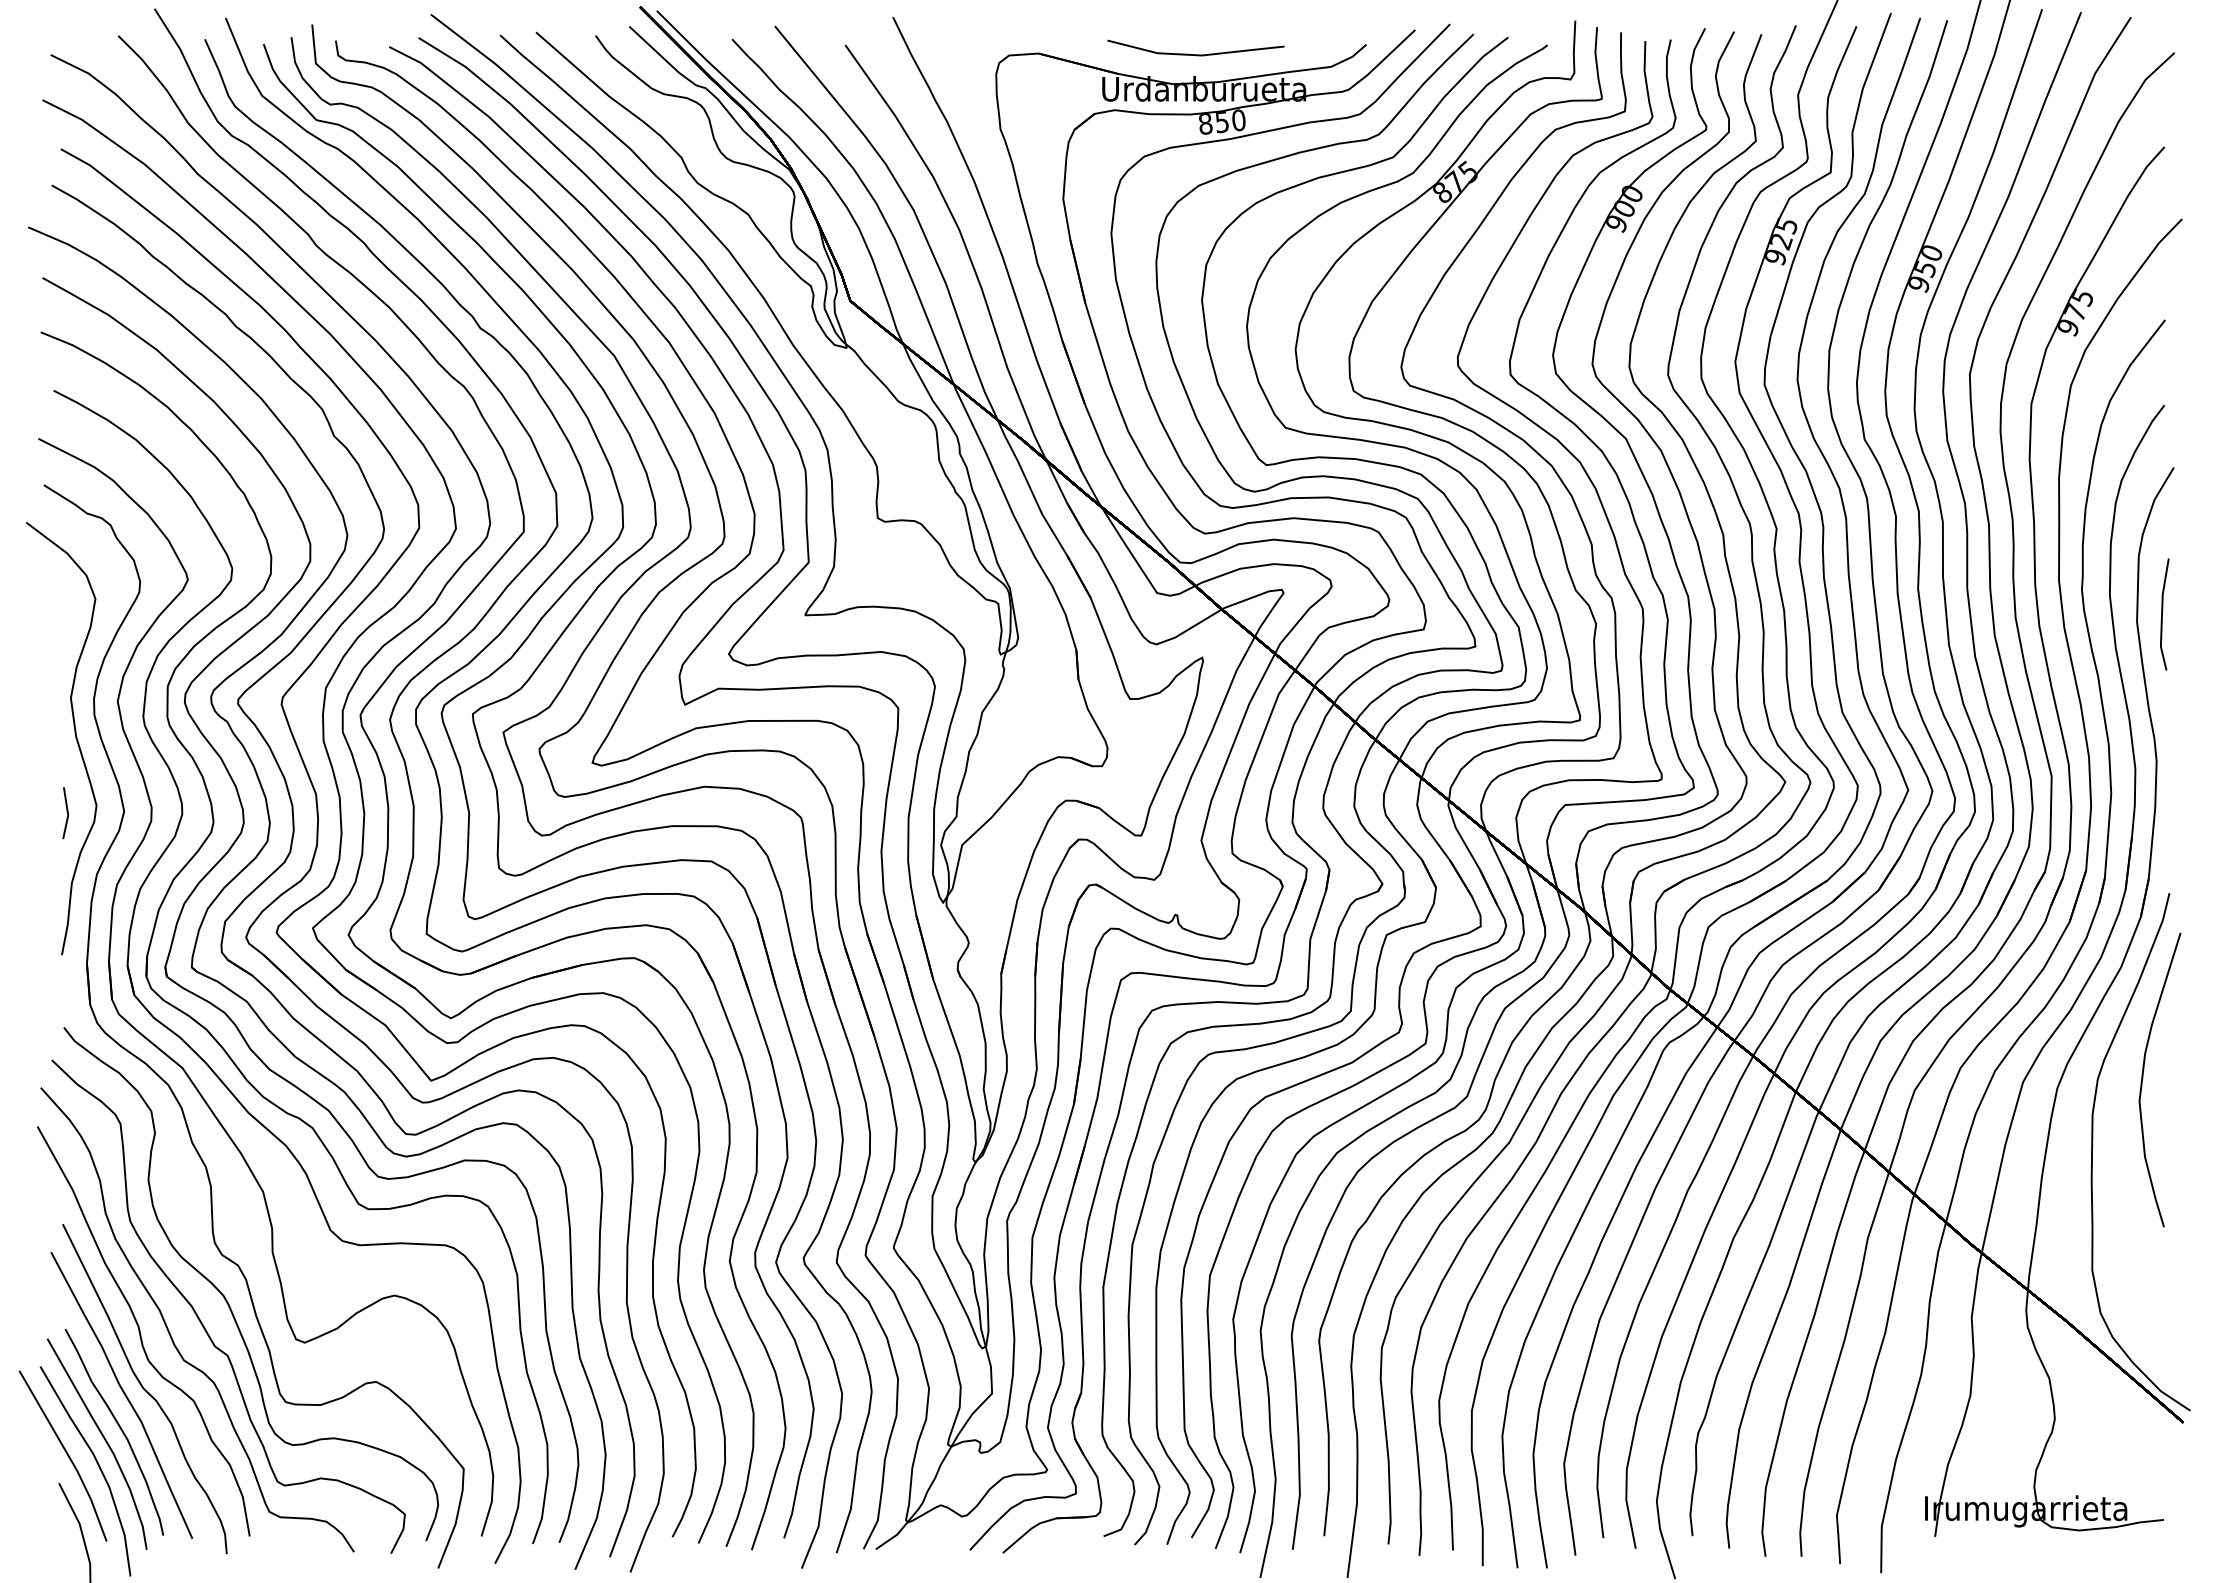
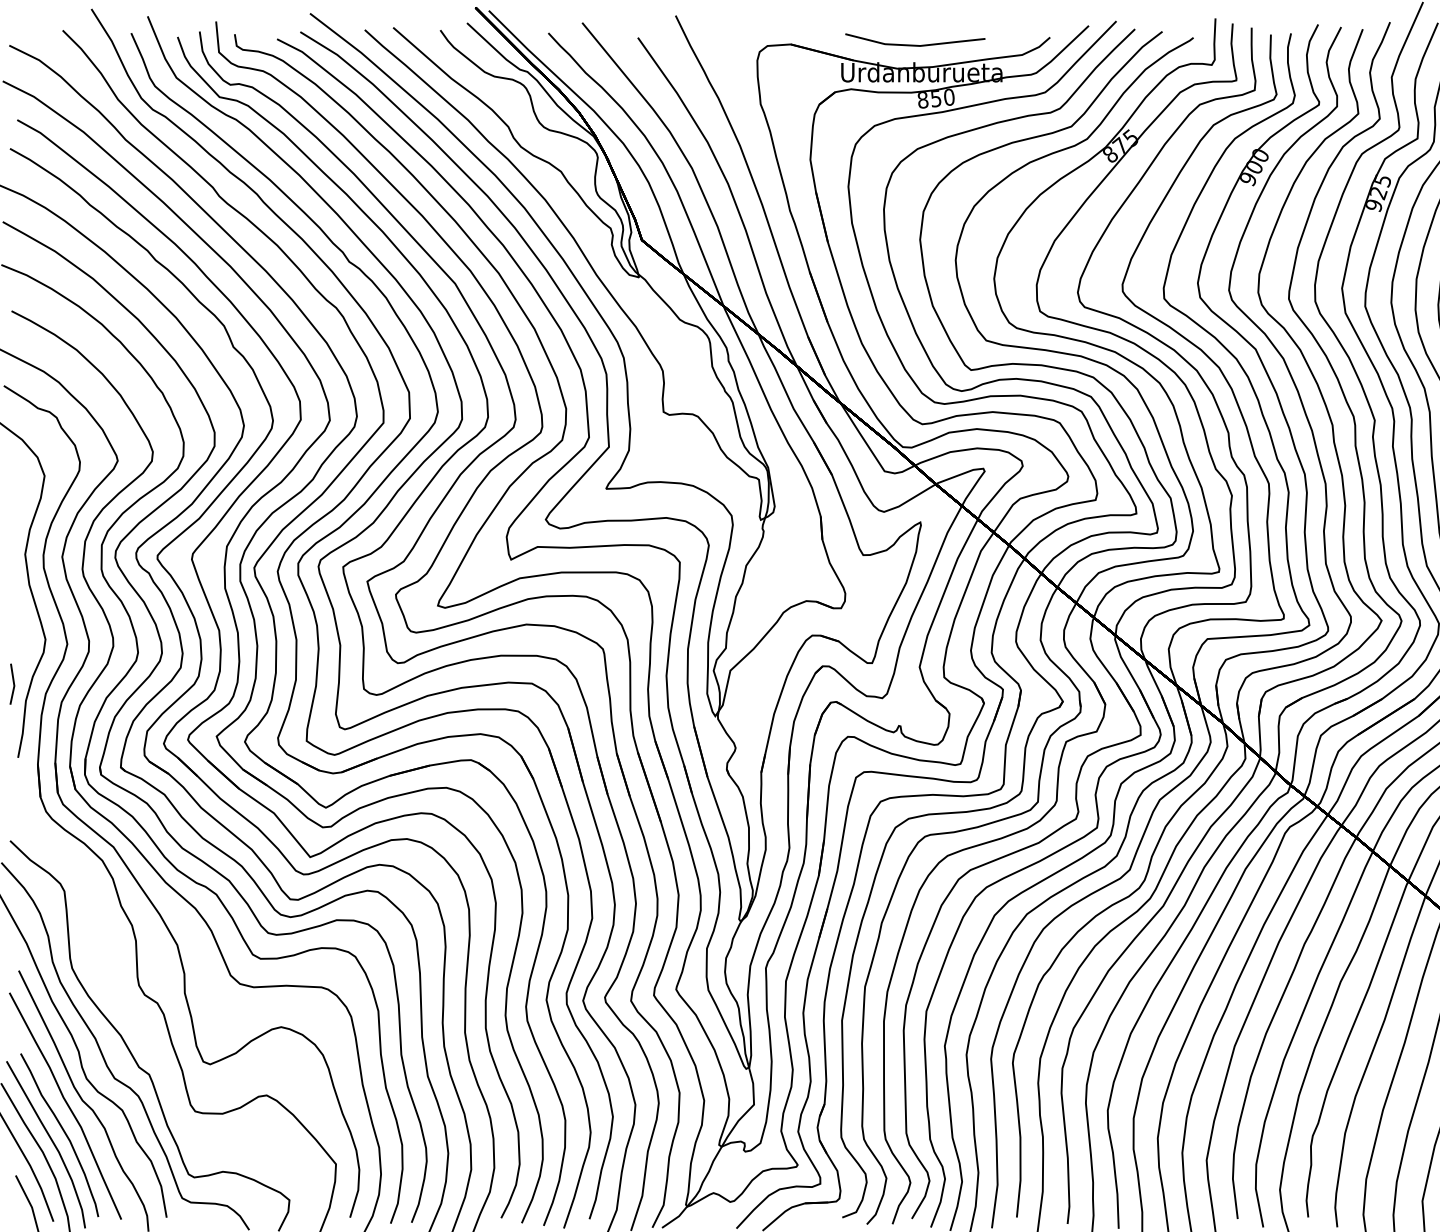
part: (65, 813) -> (12, 684), moved
part: (226, 1298) -> (148, 1029), removed

